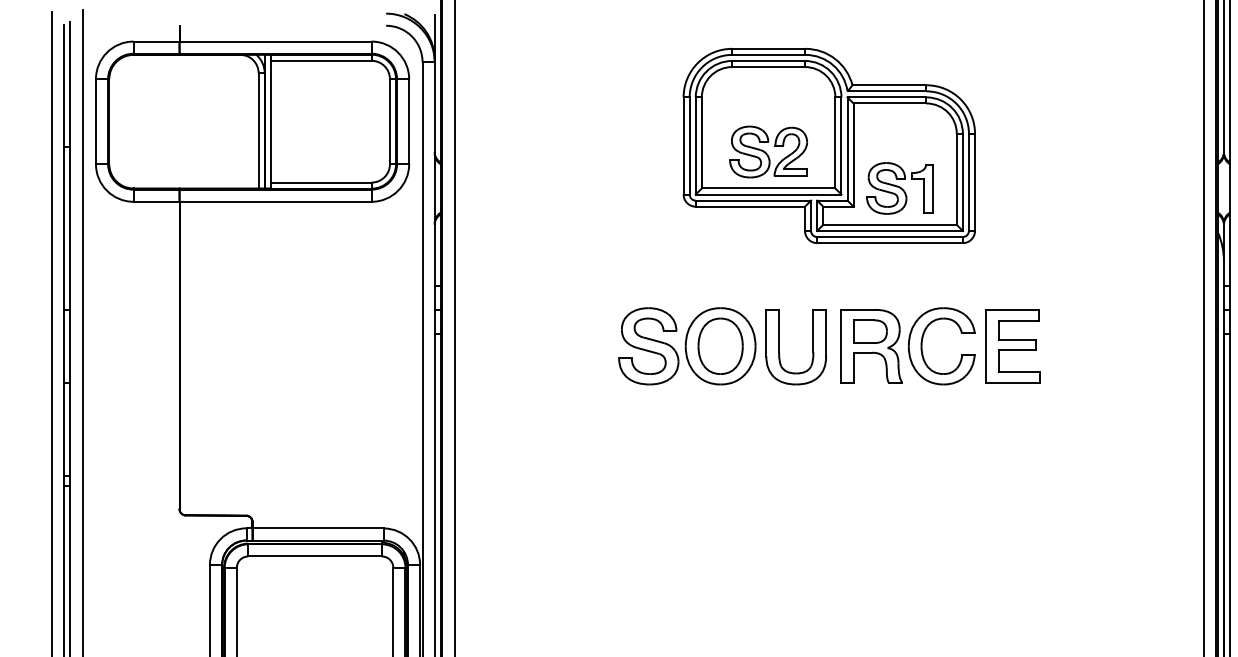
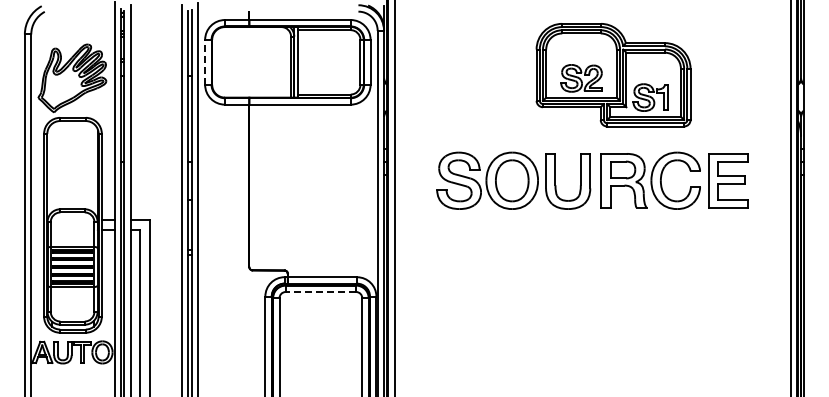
line: (96, 120) -> (205, 61), solid -> dashed
part: (829, 146) -> (613, 75), moved
part: (829, 347) -> (592, 181), size x1.4
line: (314, 557) -> (320, 292), solid -> dashed

